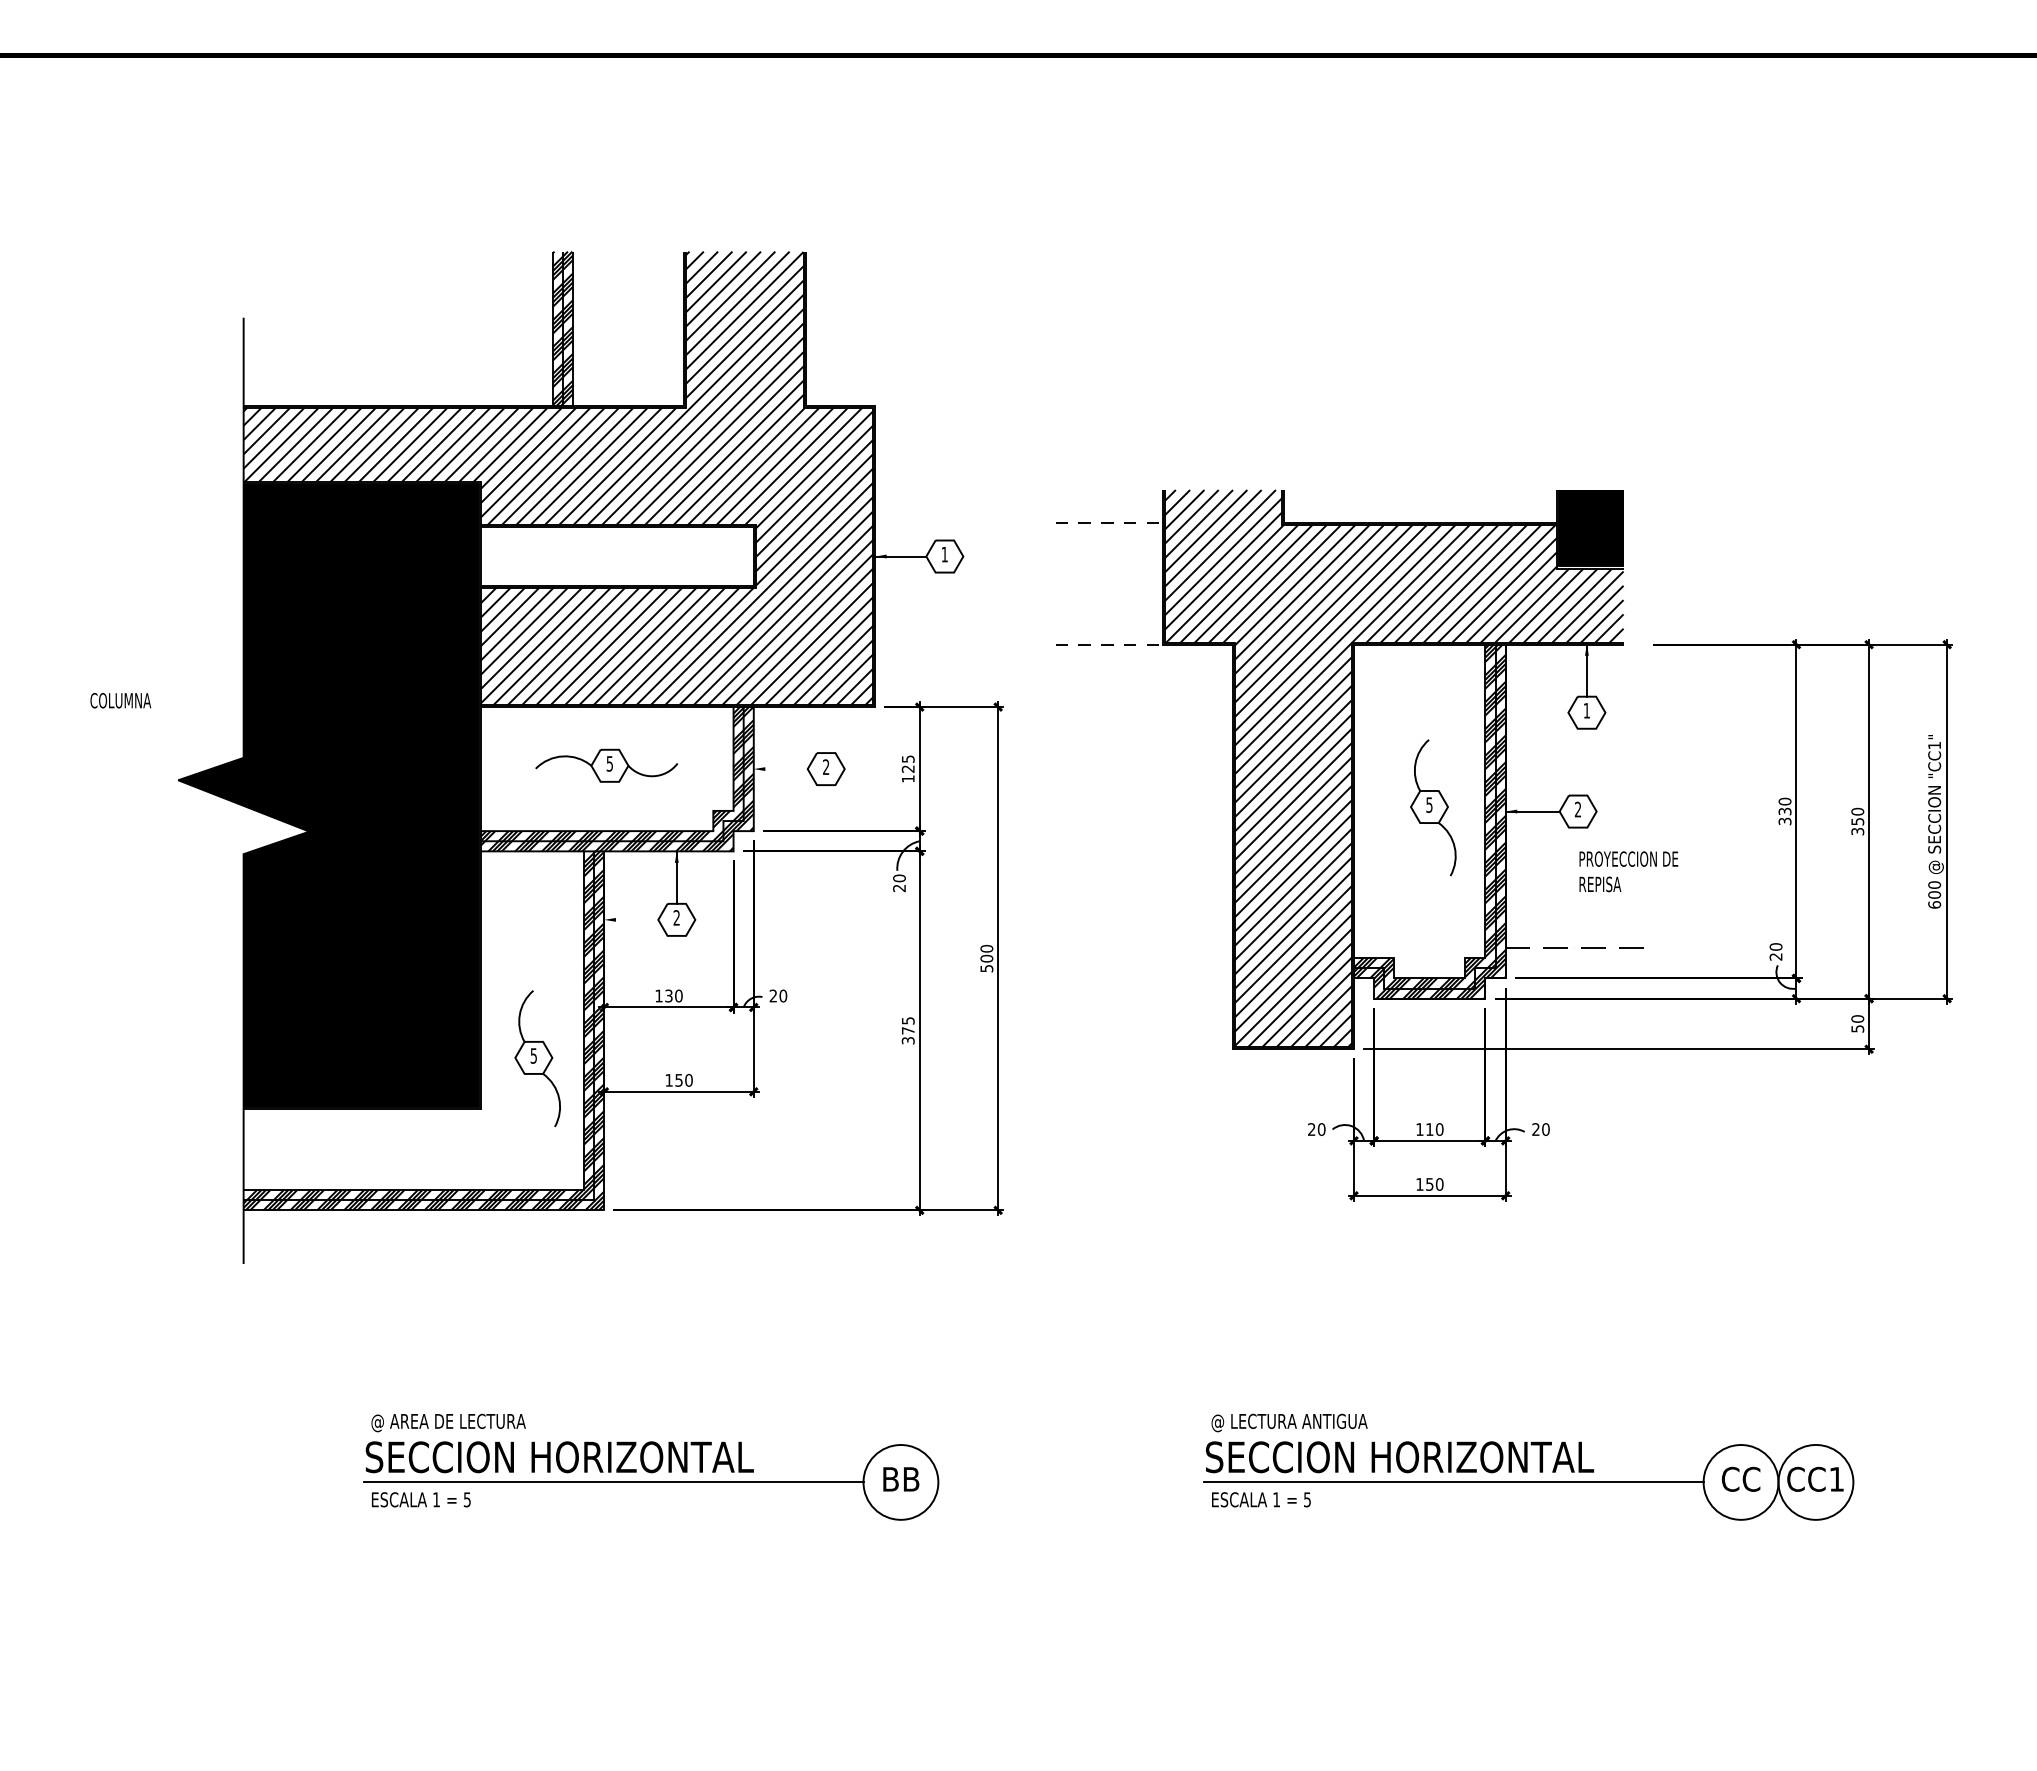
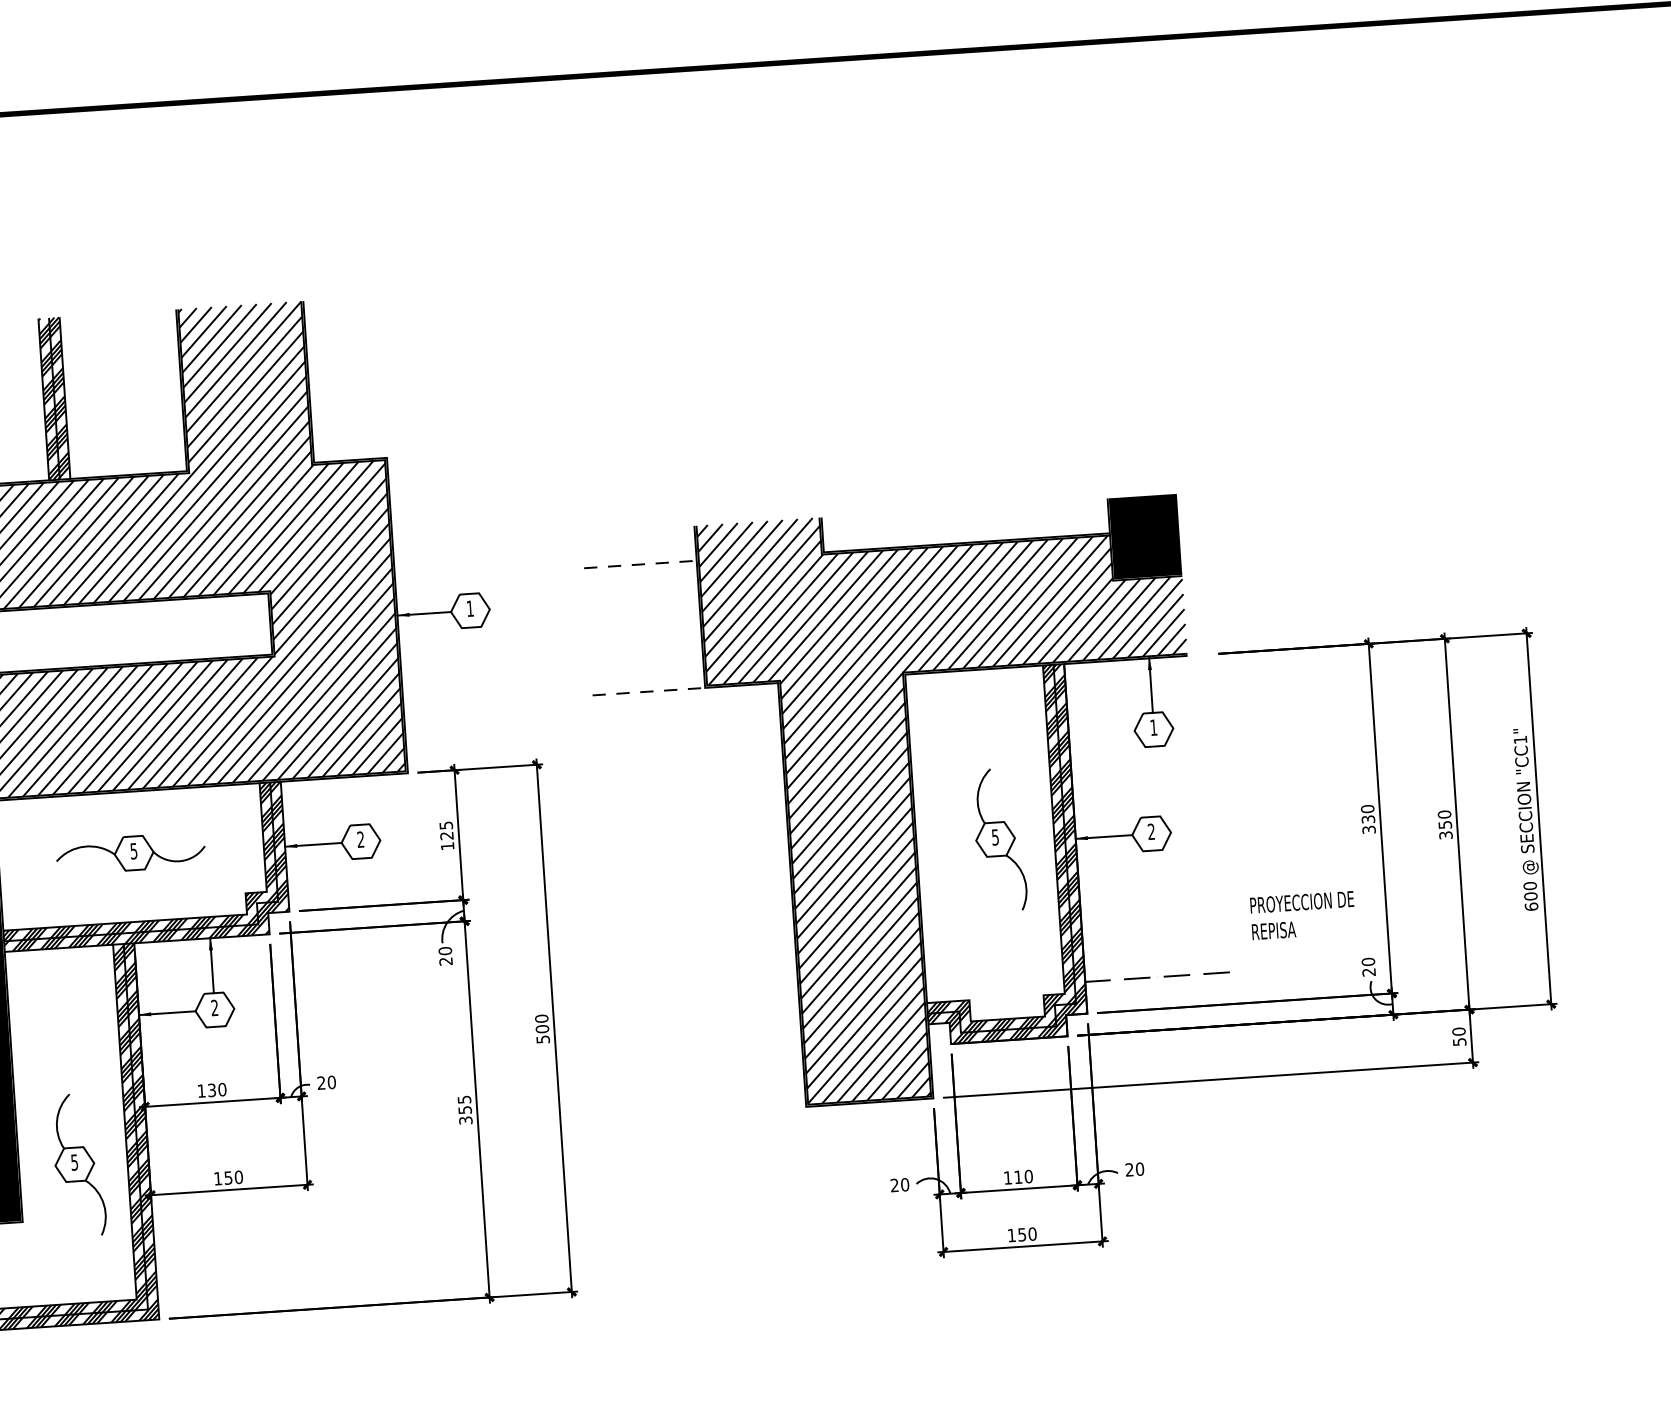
line: (780, 769) -> (313, 845), added
text: (1628, 871) -> (1302, 915), moved
line: (631, 919) -> (167, 1012), added
text: (908, 1030) -> (465, 1109), 375 -> 355

